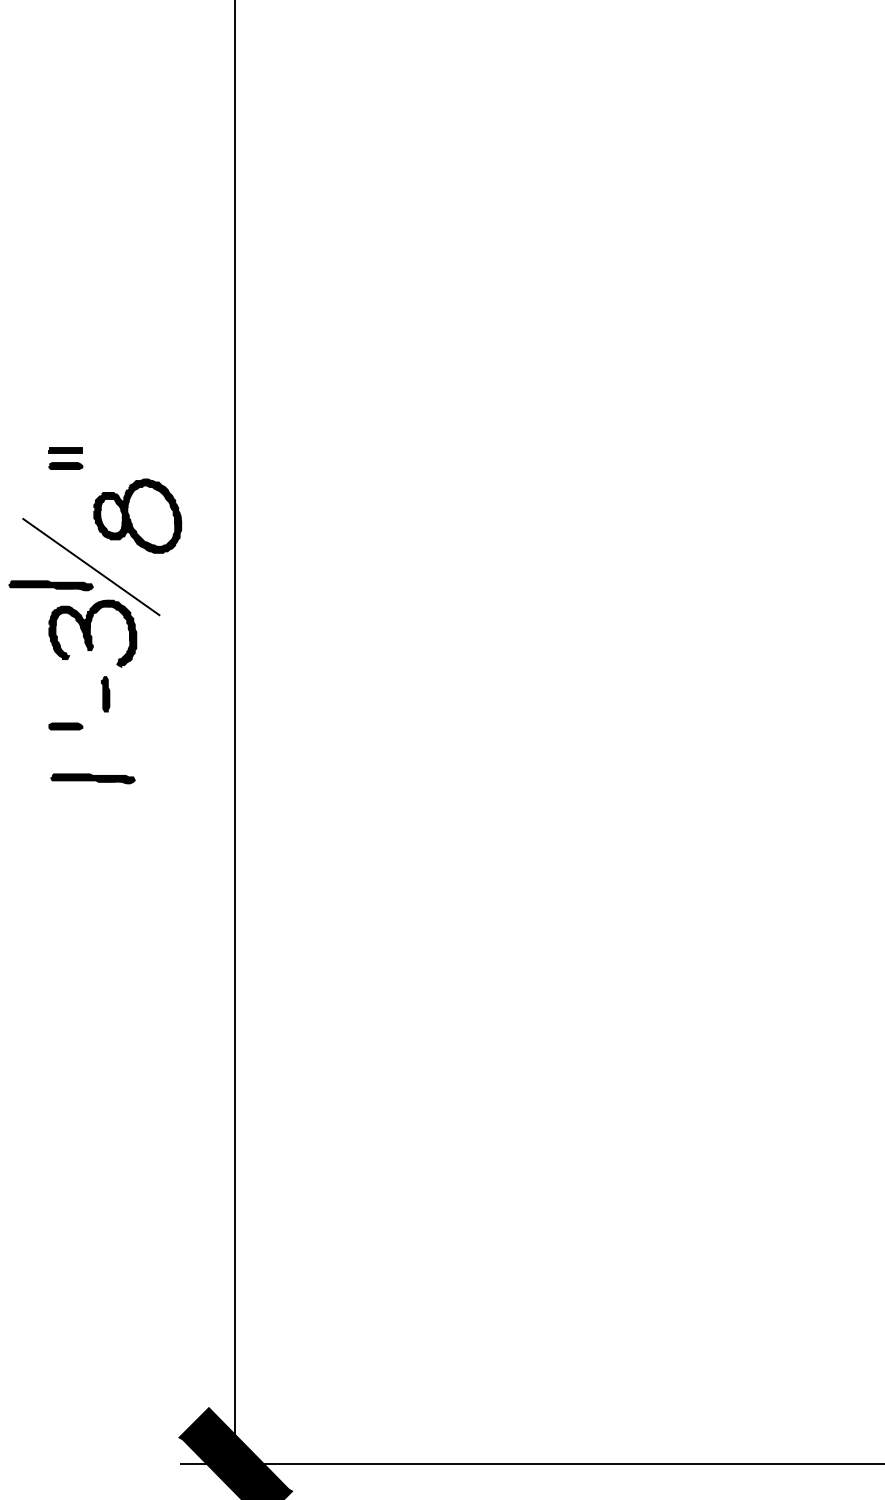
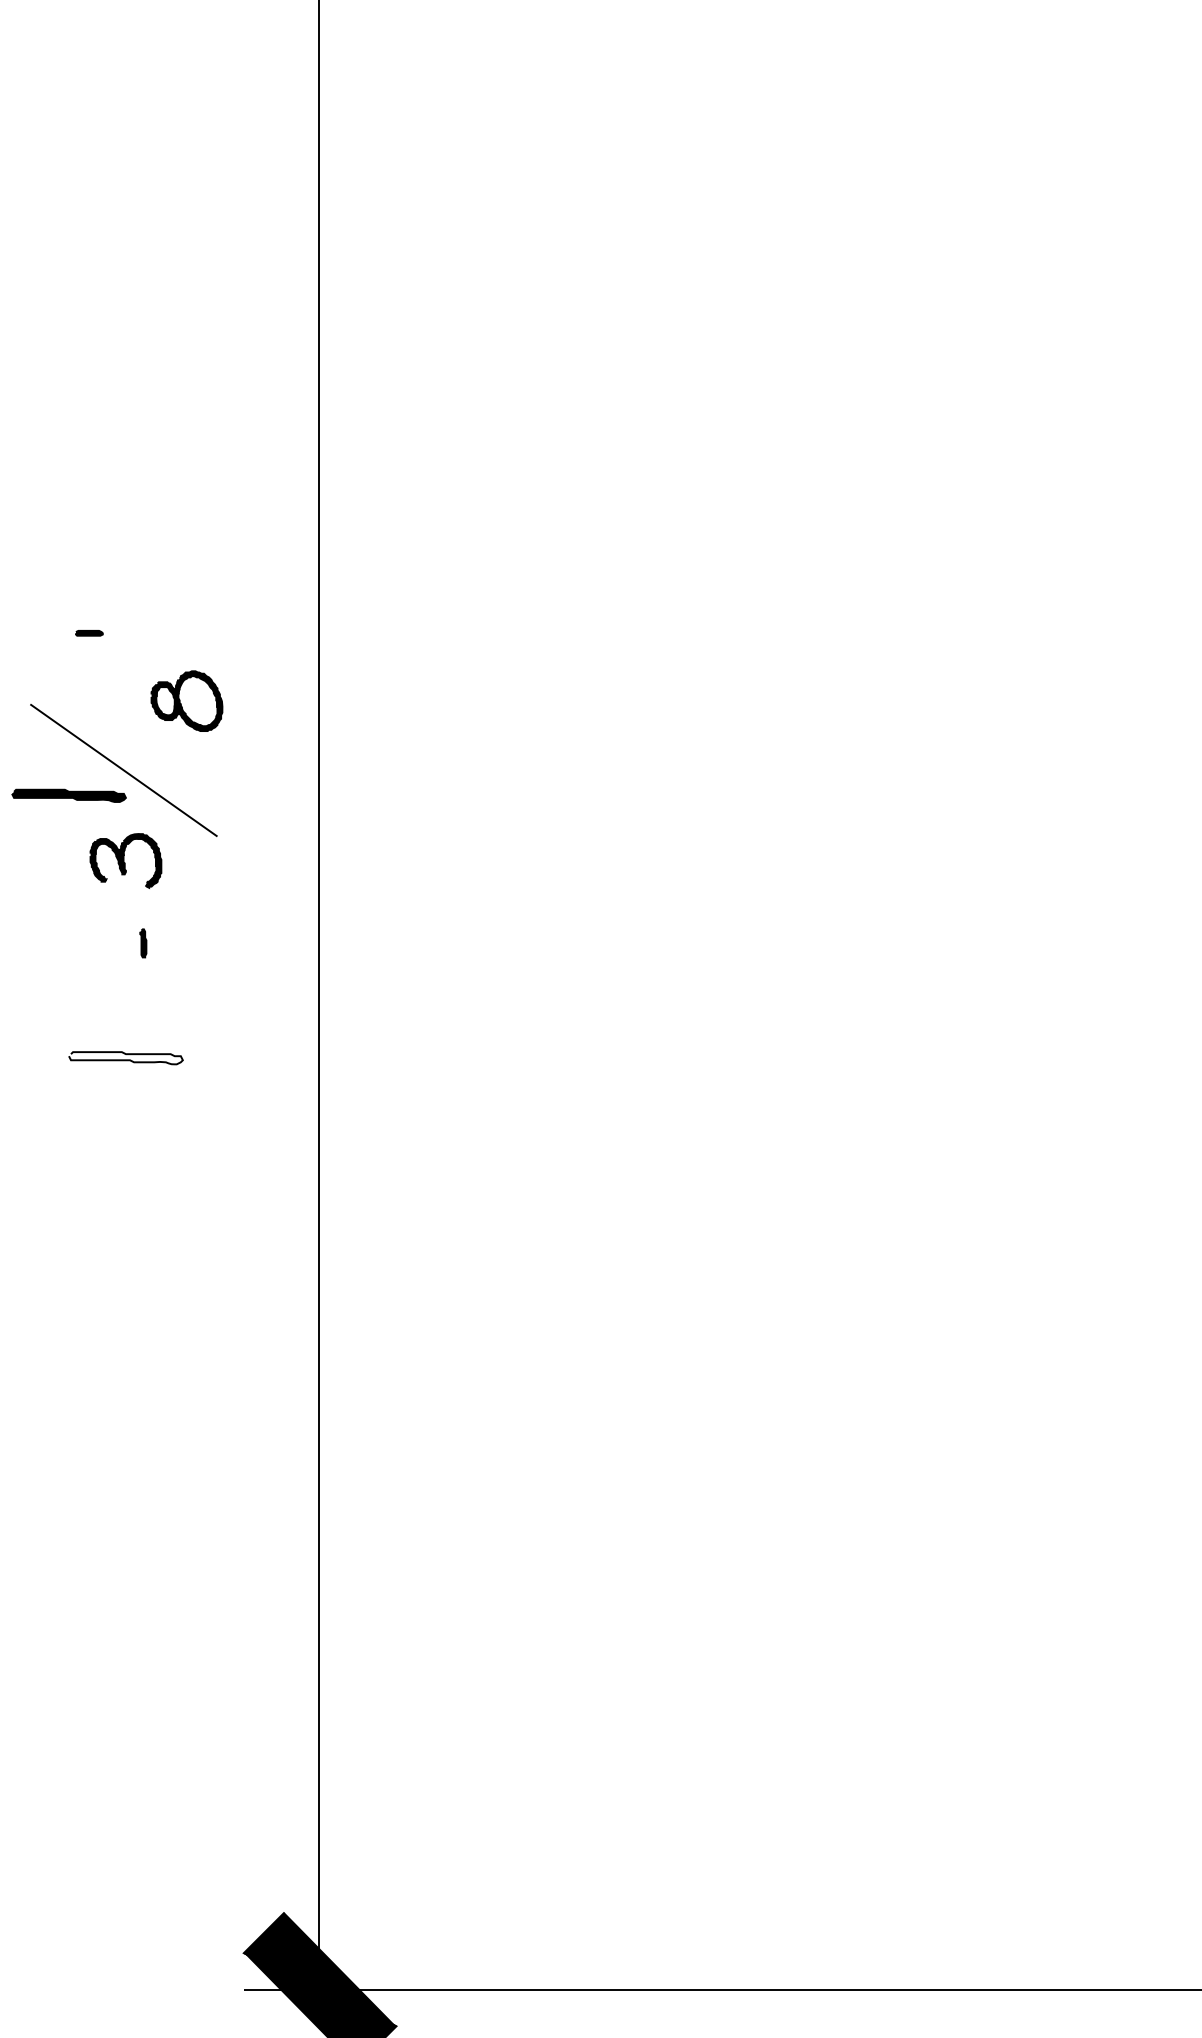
part: (66, 450) -> (89, 611), removed
part: (66, 466) -> (89, 633), size x0.6
part: (137, 515) -> (186, 700), size x0.6
part: (92, 633) -> (125, 860), size x0.6
part: (105, 694) -> (143, 943), size x0.6
part: (66, 726) -> (89, 986), removed
fill: (92, 779) -> (125, 1058), removed

